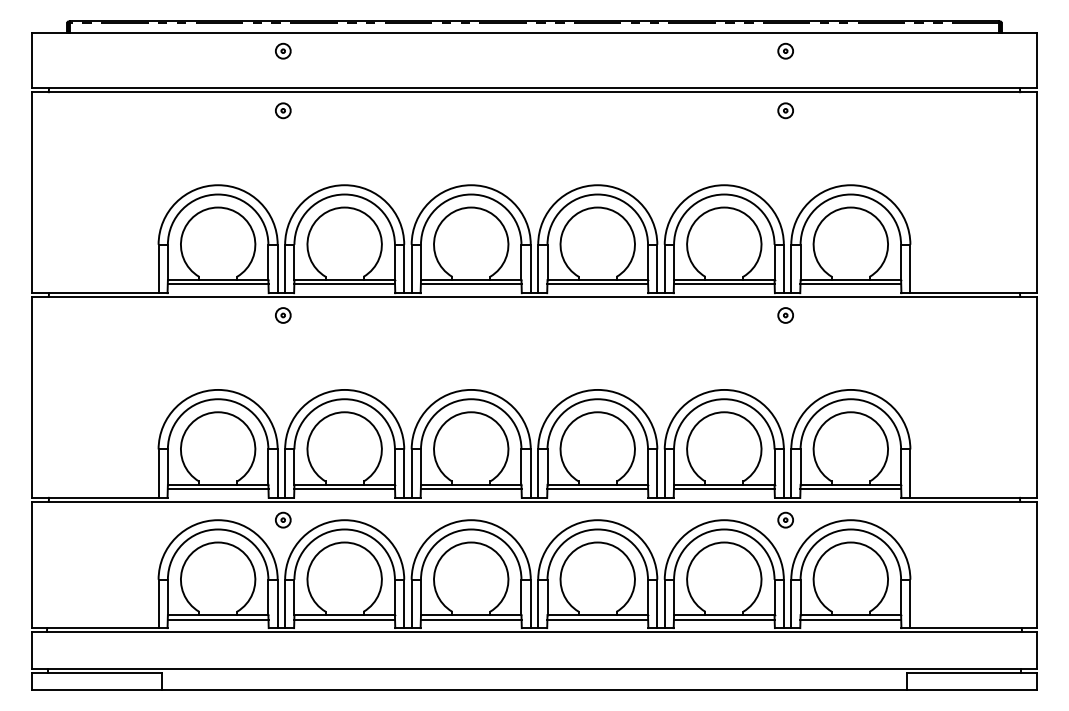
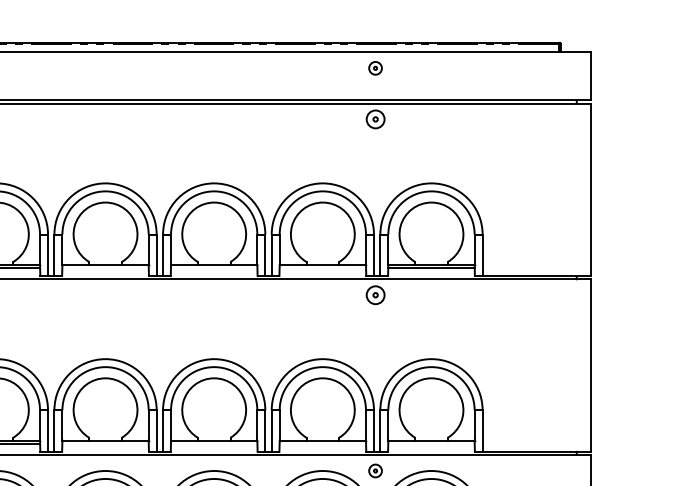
part: (785, 110) -> (375, 119), size x1.4
line: (470, 283) -> (104, 267), removed
line: (597, 283) -> (213, 267), removed
line: (723, 283) -> (322, 267), removed
part: (785, 315) -> (375, 295), size x1.4
line: (470, 488) -> (104, 443), removed
line: (597, 488) -> (213, 443), removed
line: (723, 488) -> (322, 443), removed
line: (850, 488) -> (431, 443), removed

